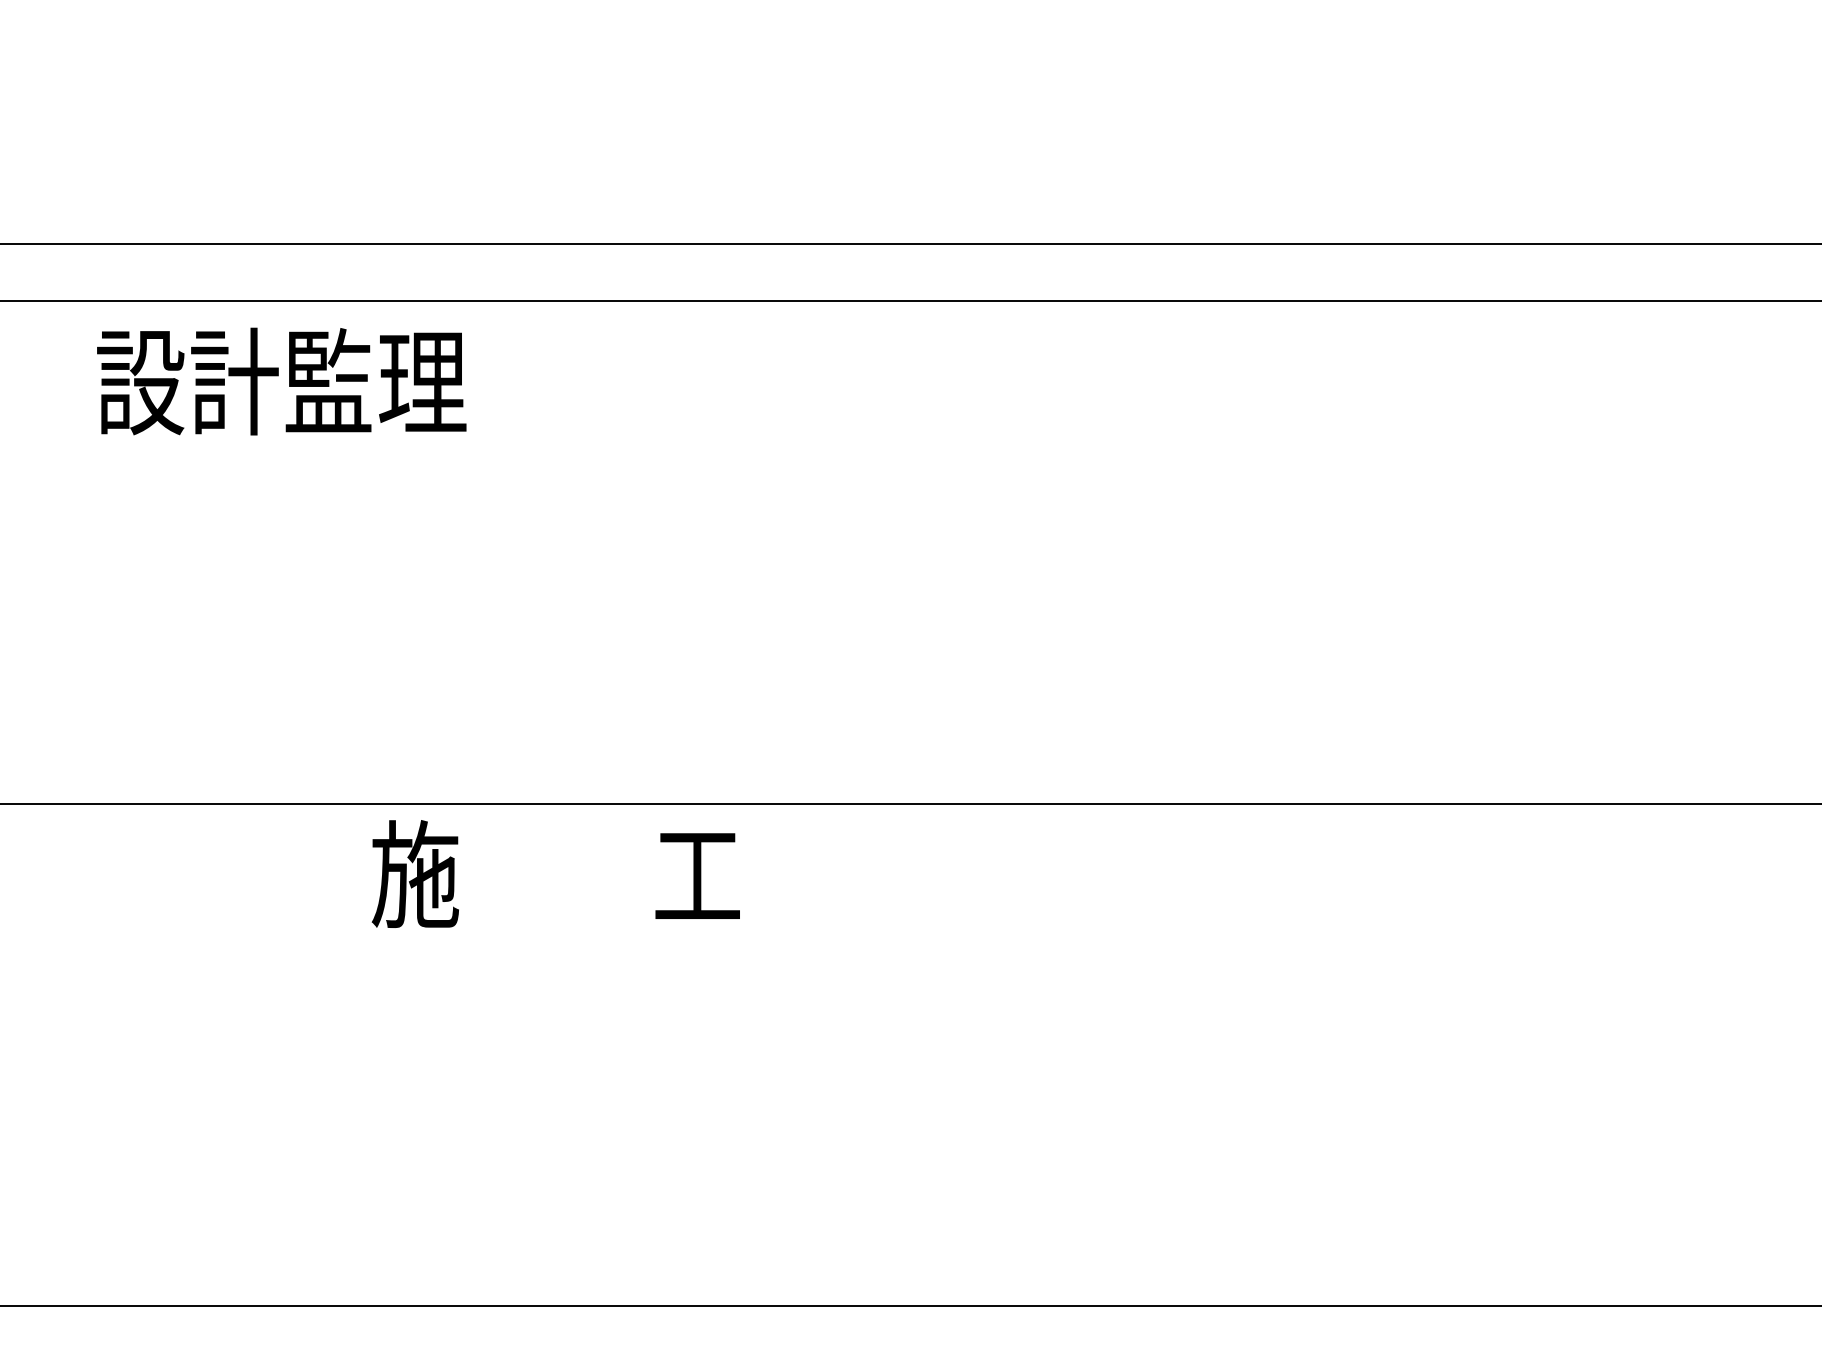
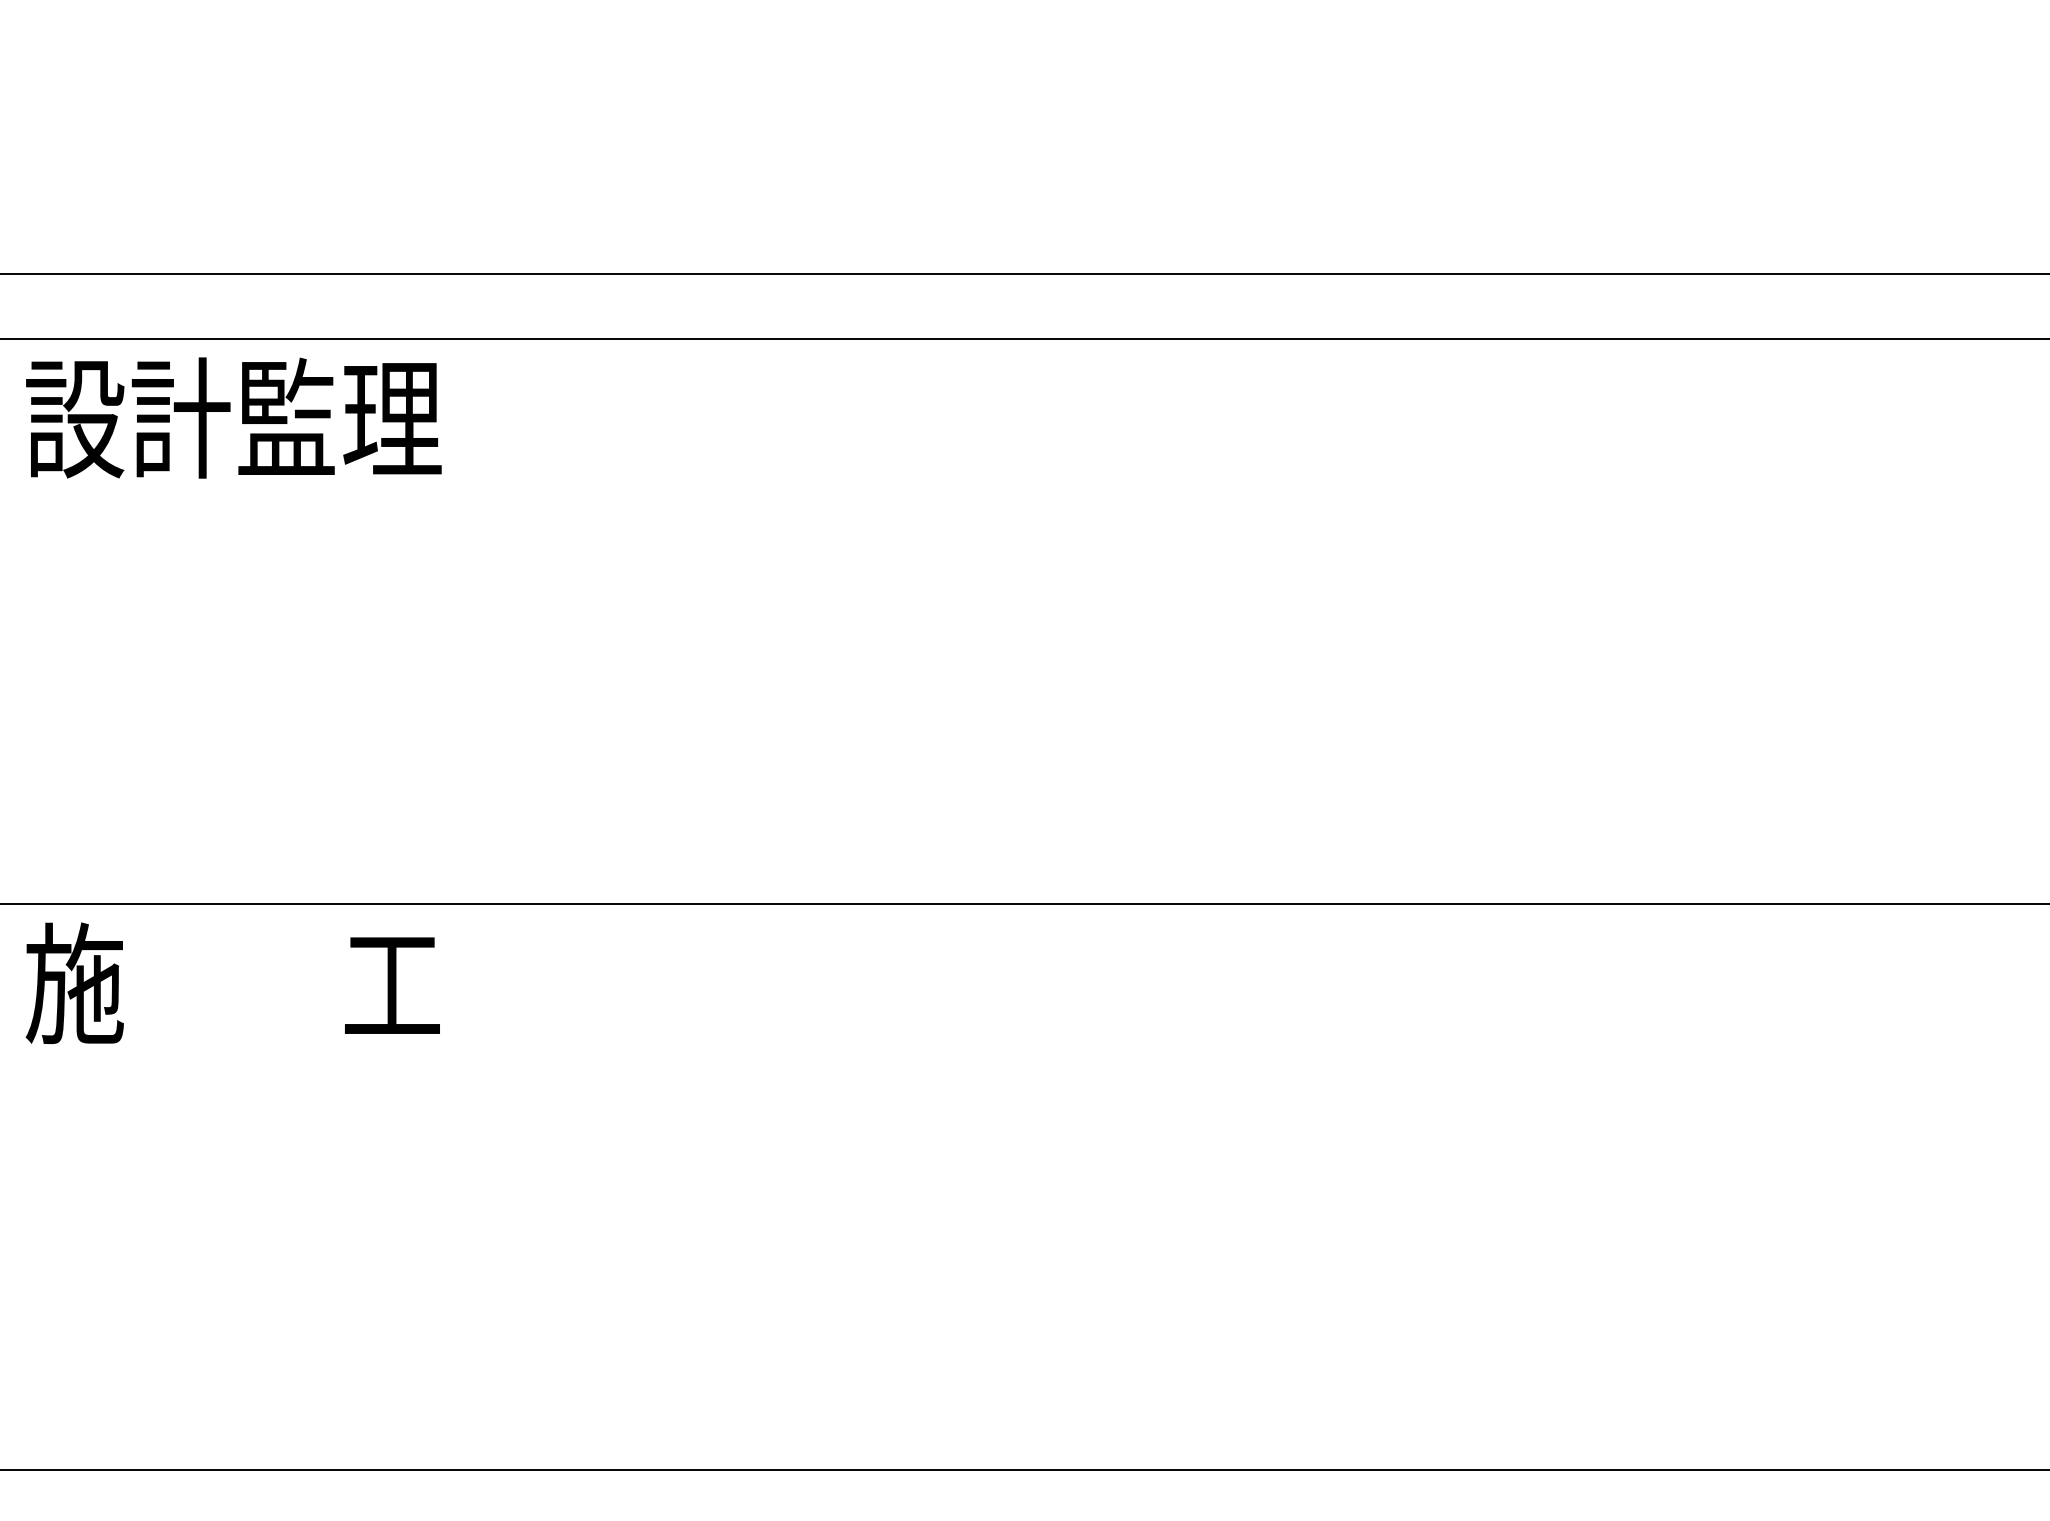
text: (281, 381) -> (233, 417), moved
text: (555, 873) -> (232, 982), moved

